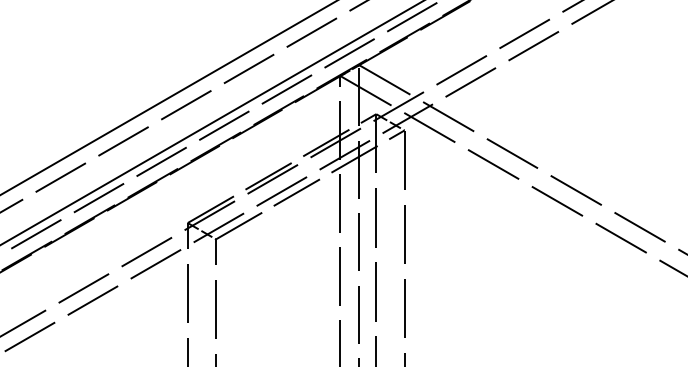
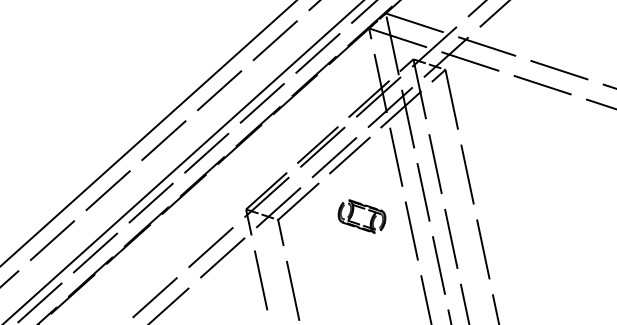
part: (296, 252) -> (362, 216), added

